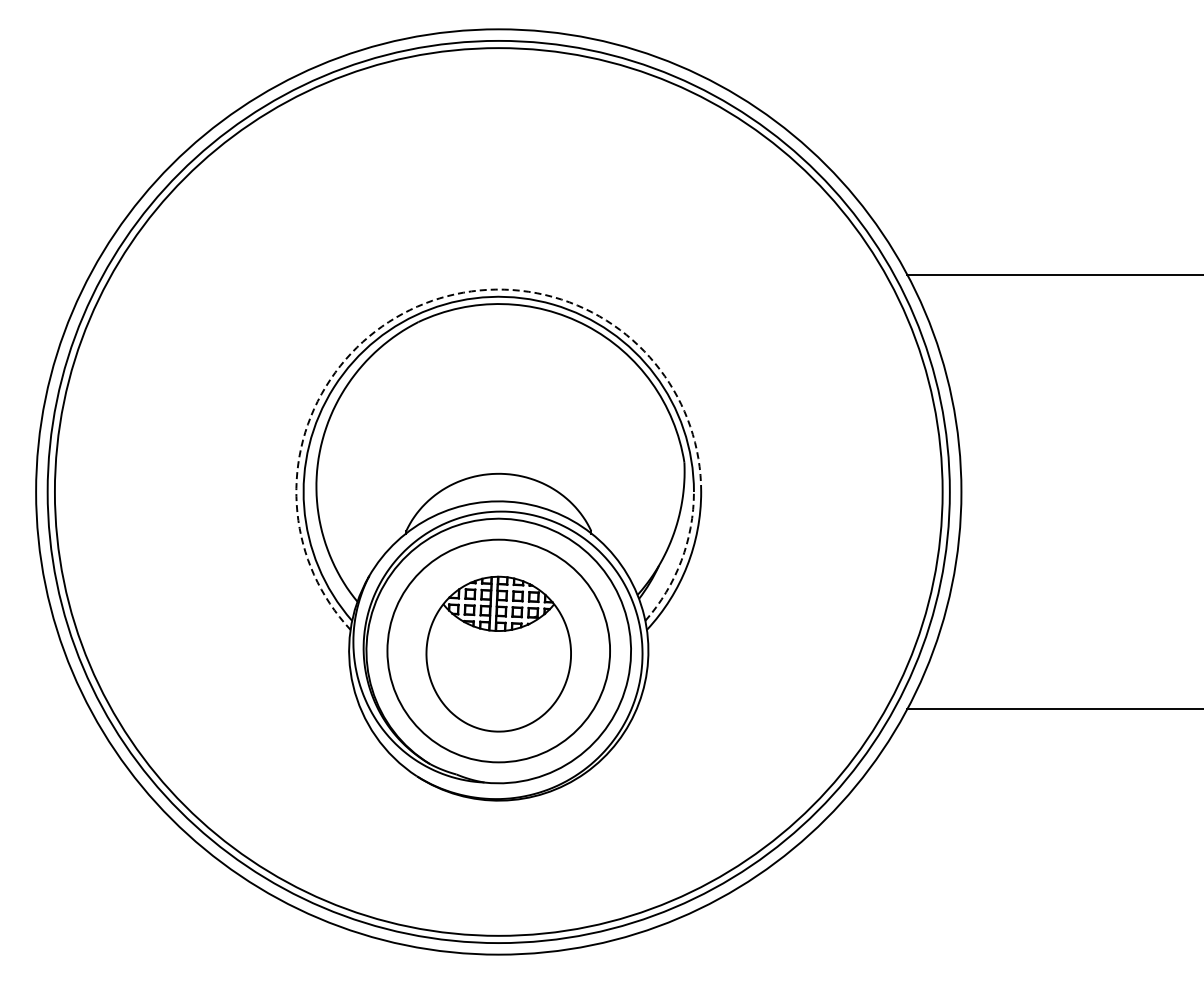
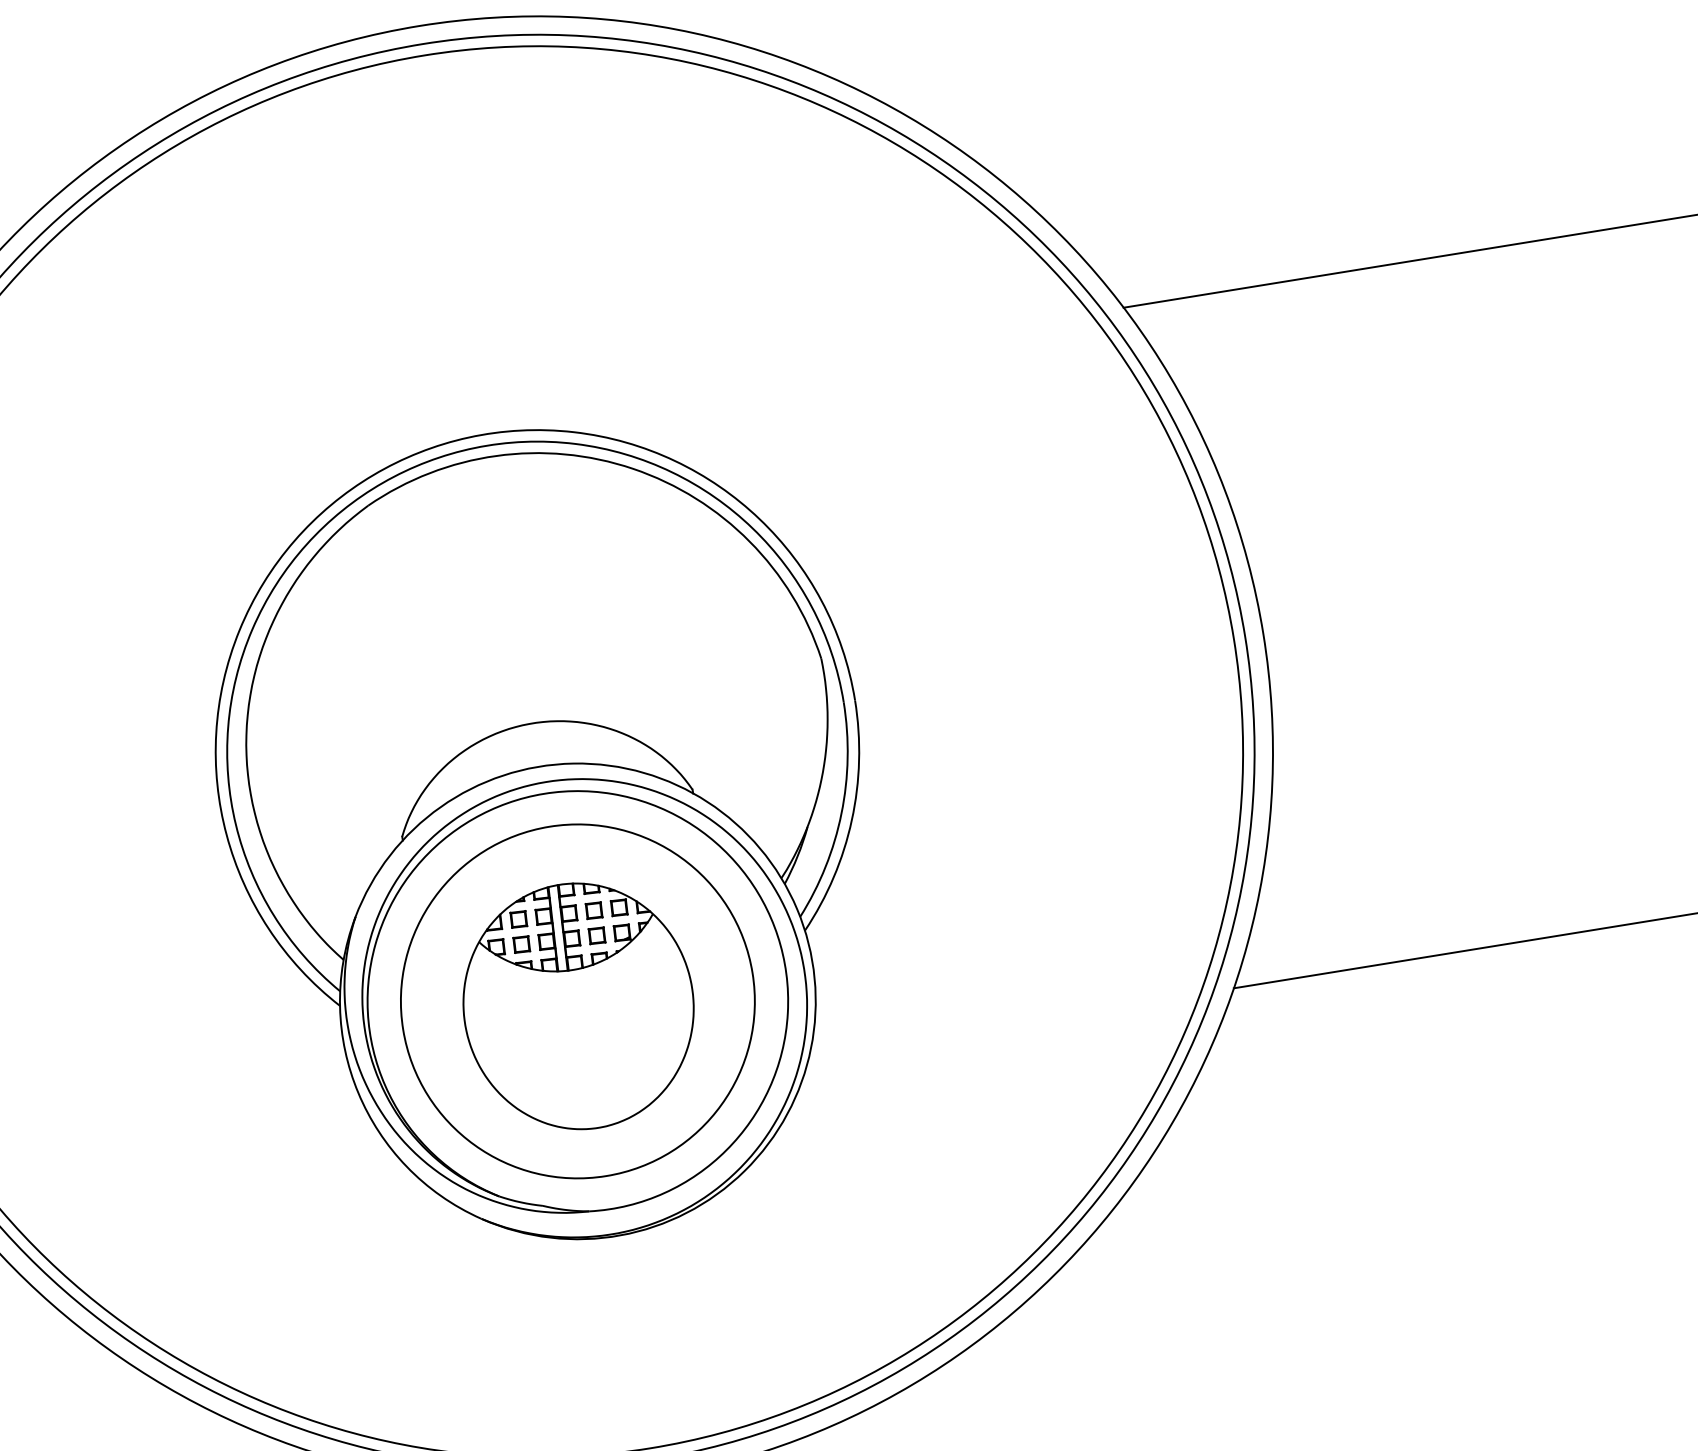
arc: (424, 303) -> (373, 474), dashed -> solid
arc: (681, 560) -> (841, 812), dashed -> solid

